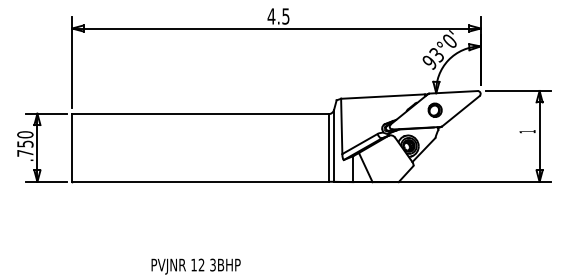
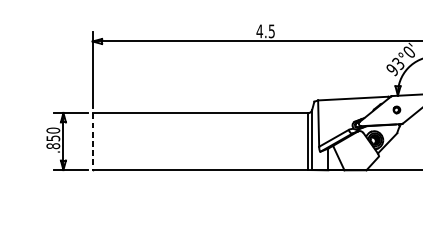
part: (434, 109) -> (396, 109), size x0.6
line: (72, 147) -> (92, 141), solid -> dashed
text: (25, 152) -> (53, 145), .750 -> .850

